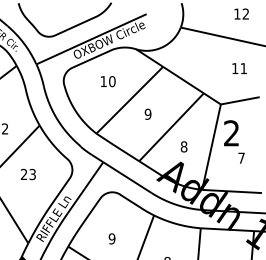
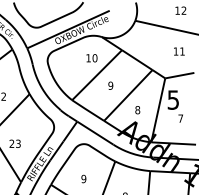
text: (107, 81) -> (91, 58), moved
text: (230, 132) -> (172, 99), 2 -> 5
text: (27, 174) -> (14, 143), moved

